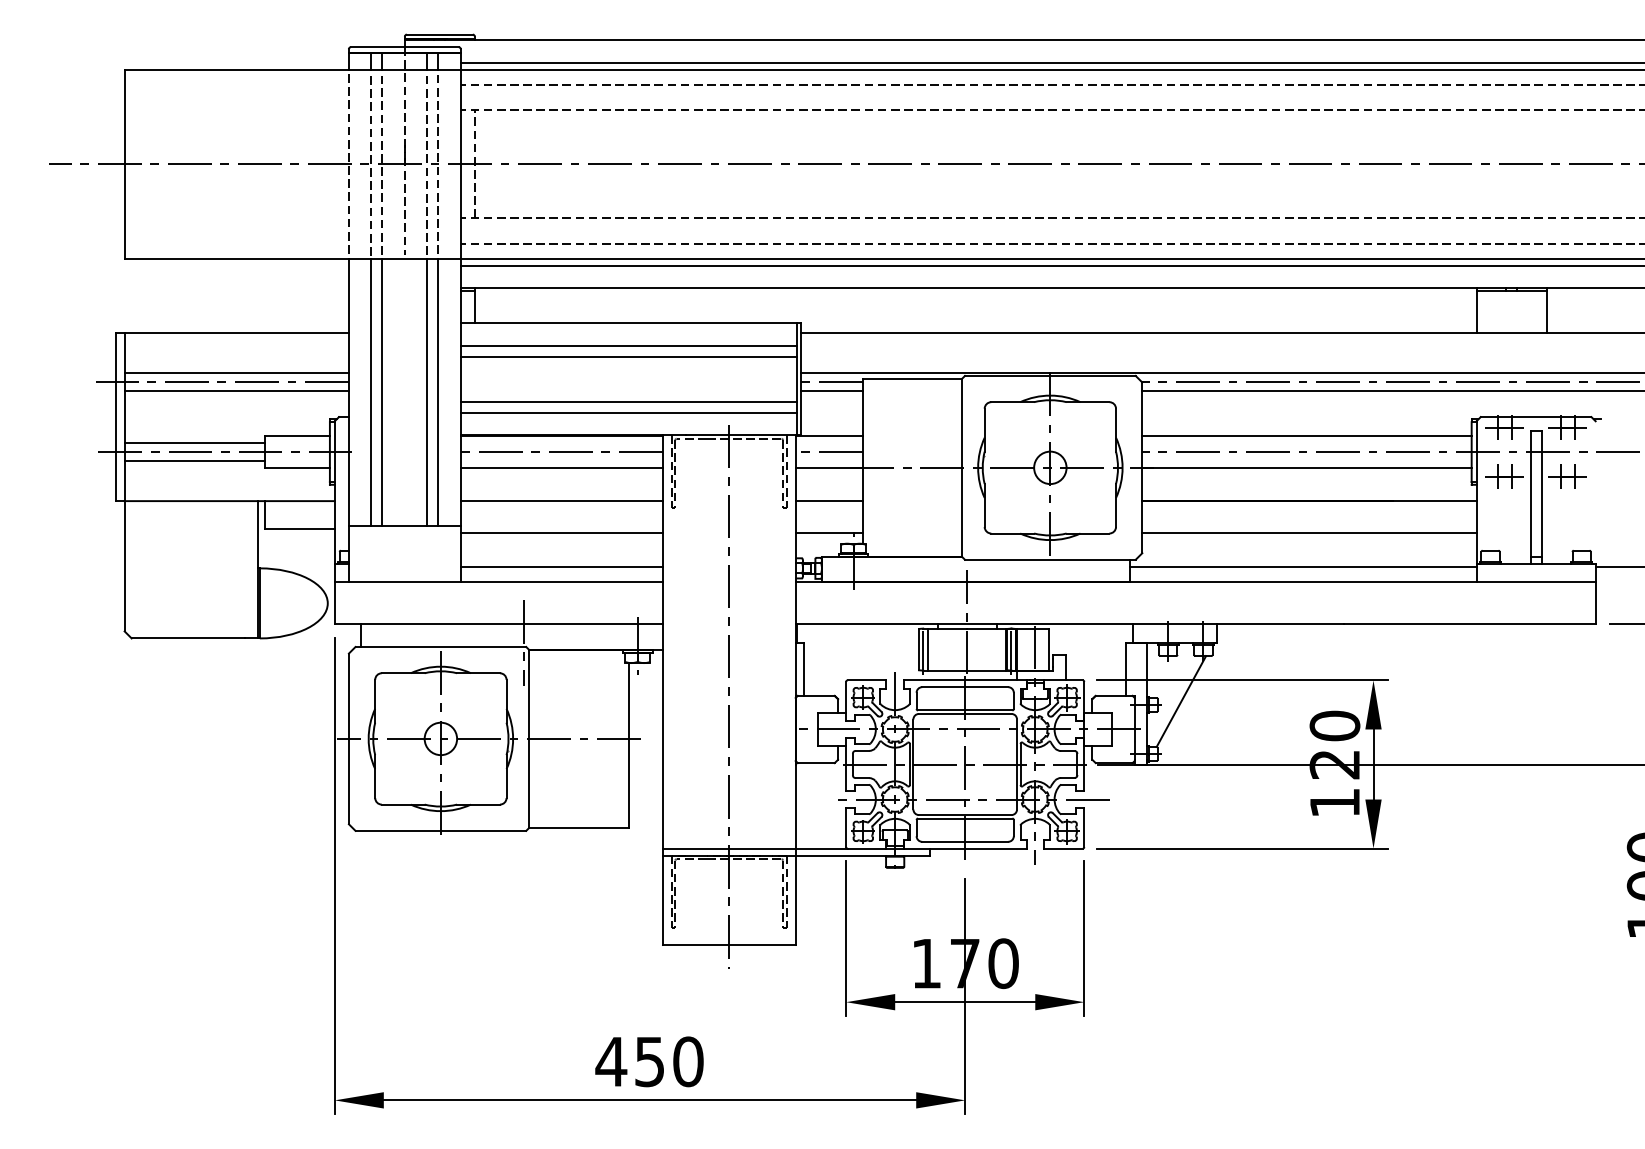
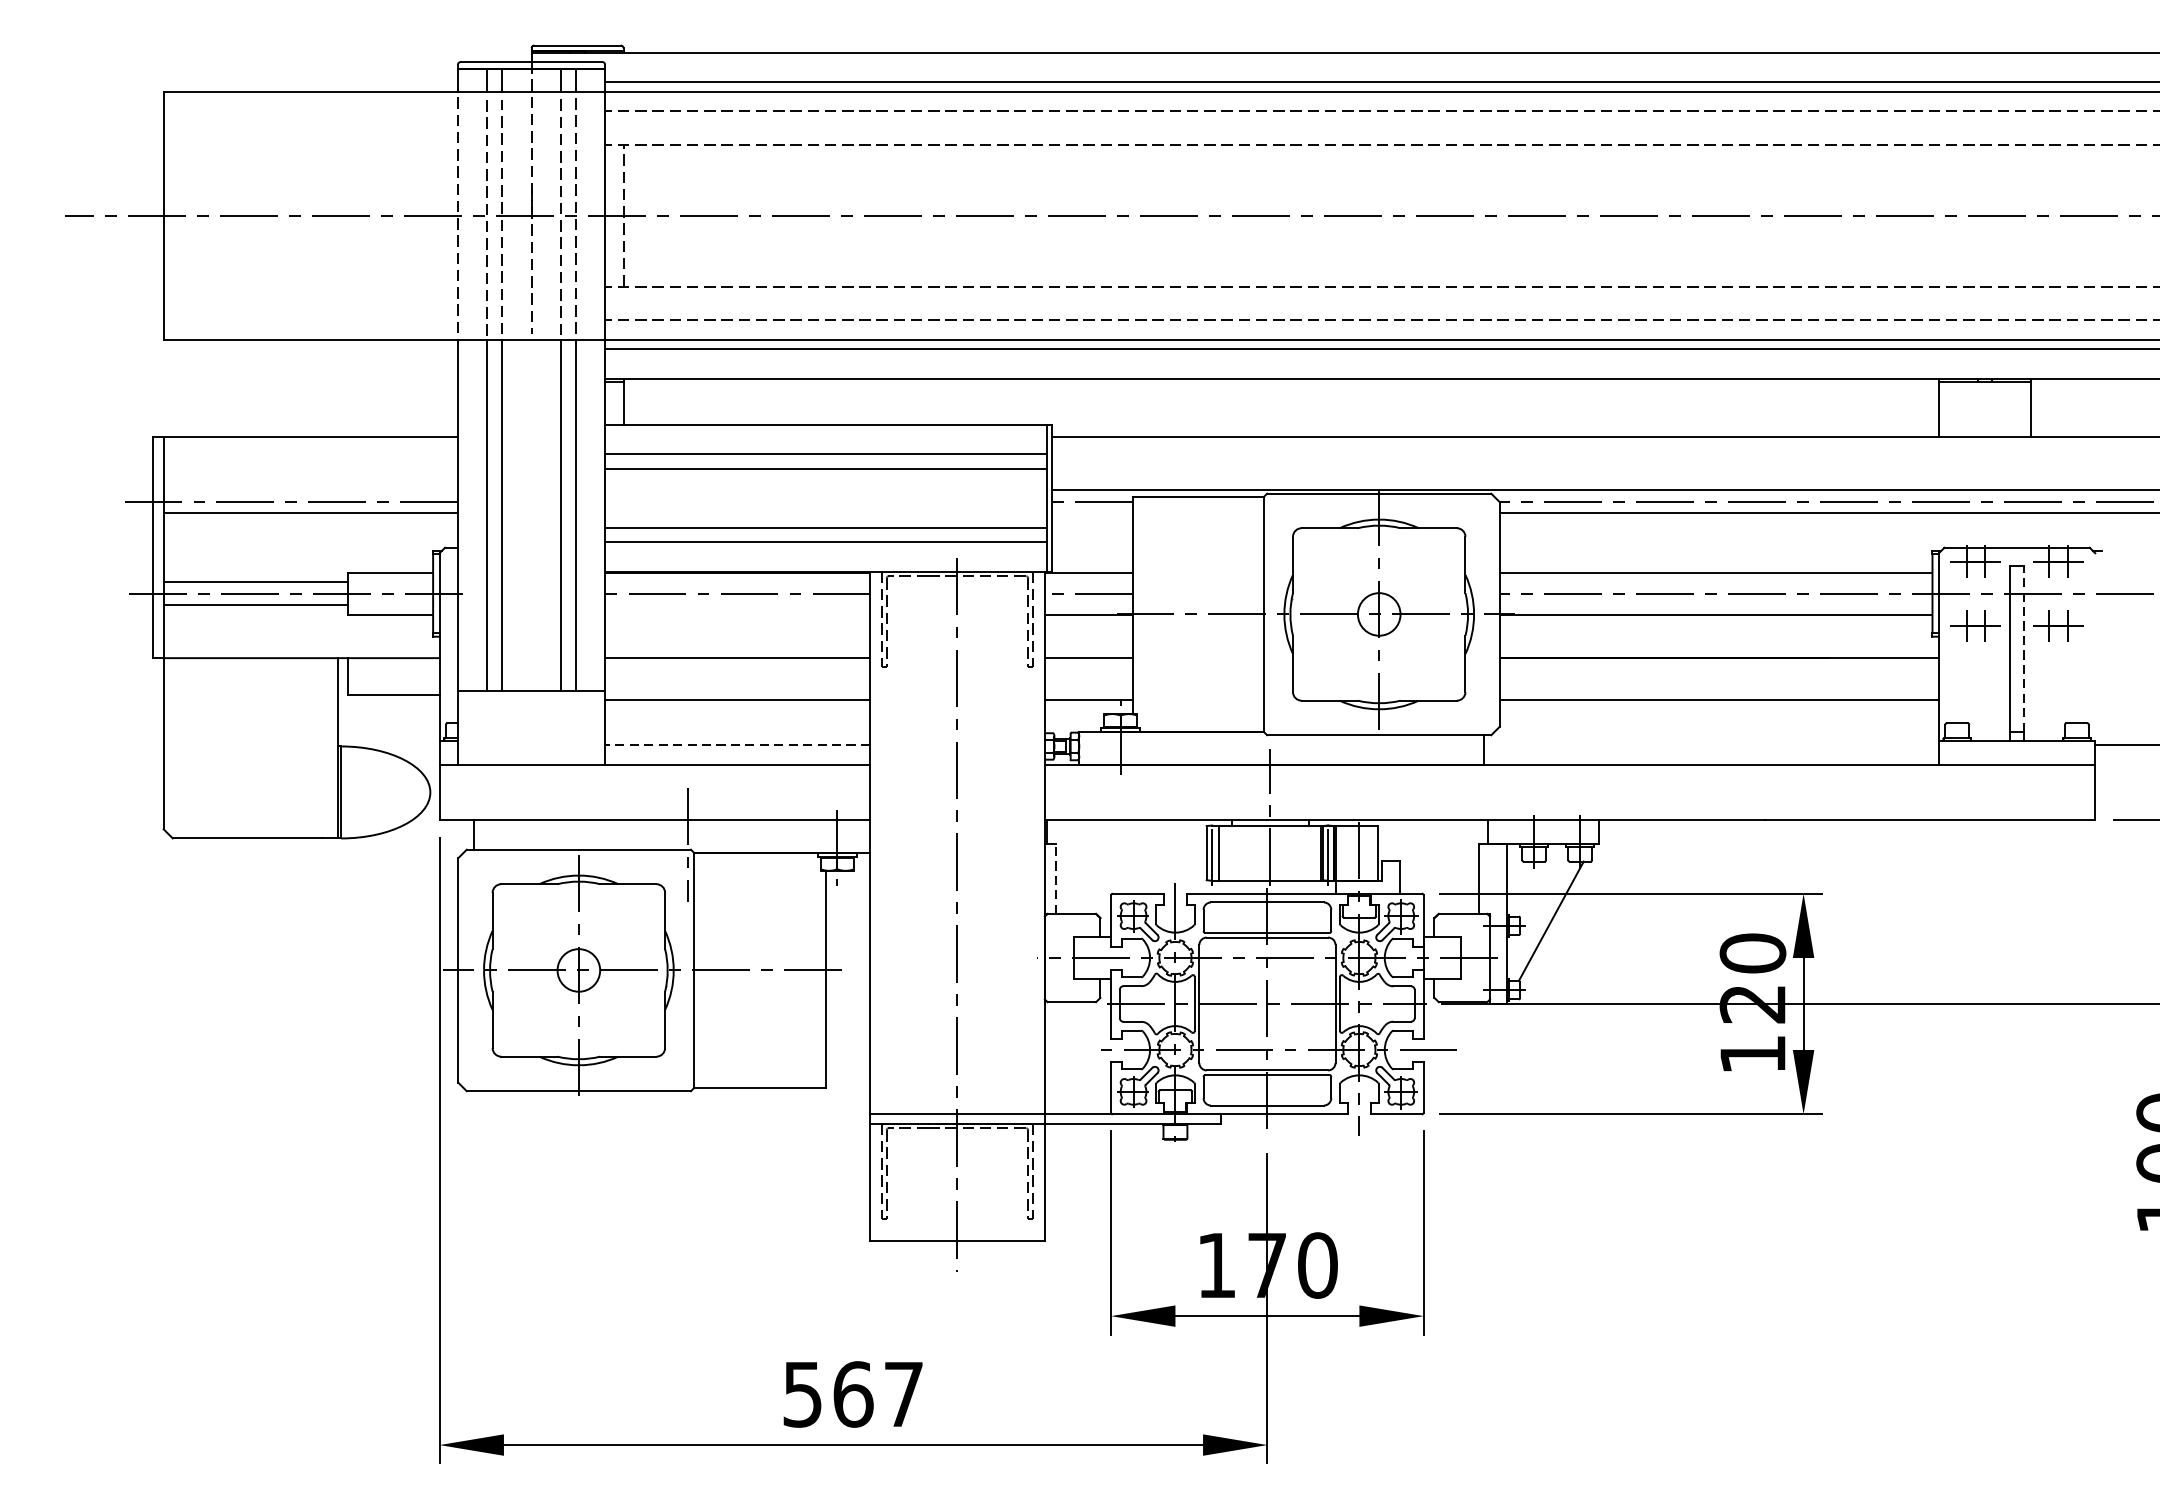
line: (236, 373) -> (310, 490), removed
line: (831, 390) -> (1091, 512), removed
line: (561, 468) -> (737, 615), removed
line: (1541, 493) -> (2024, 648), solid -> dashed
line: (561, 566) -> (737, 743), solid -> dashed
line: (1303, 566) -> (1711, 743), removed
line: (804, 669) -> (1056, 879), solid -> dashed
text: (649, 1061) -> (852, 1394), 450 -> 567

